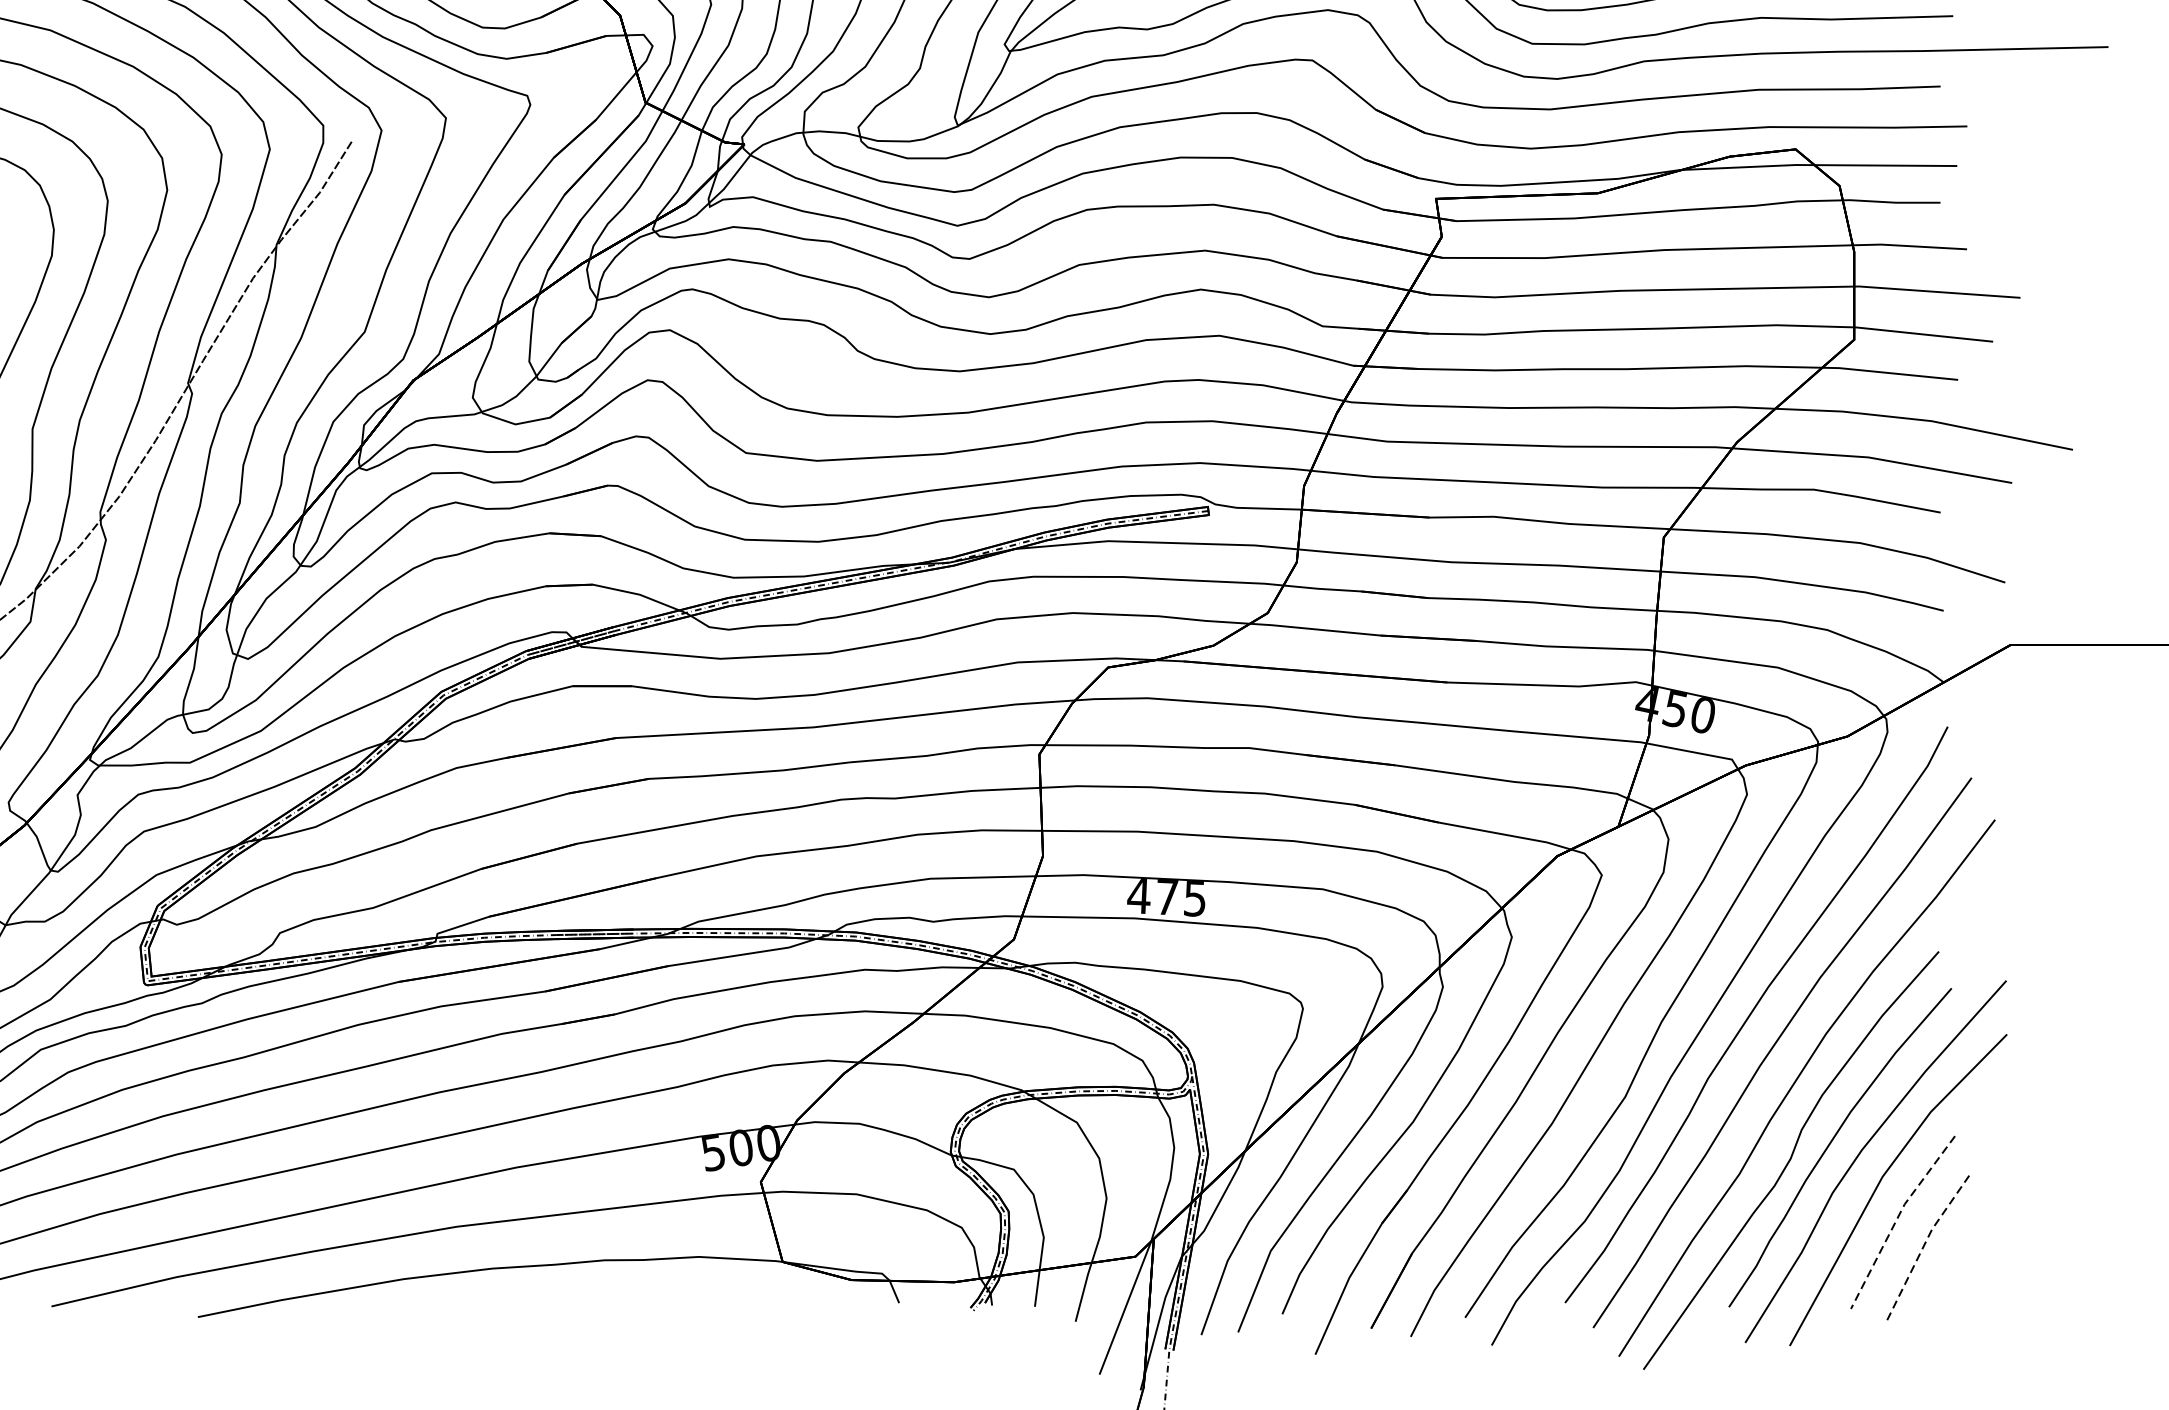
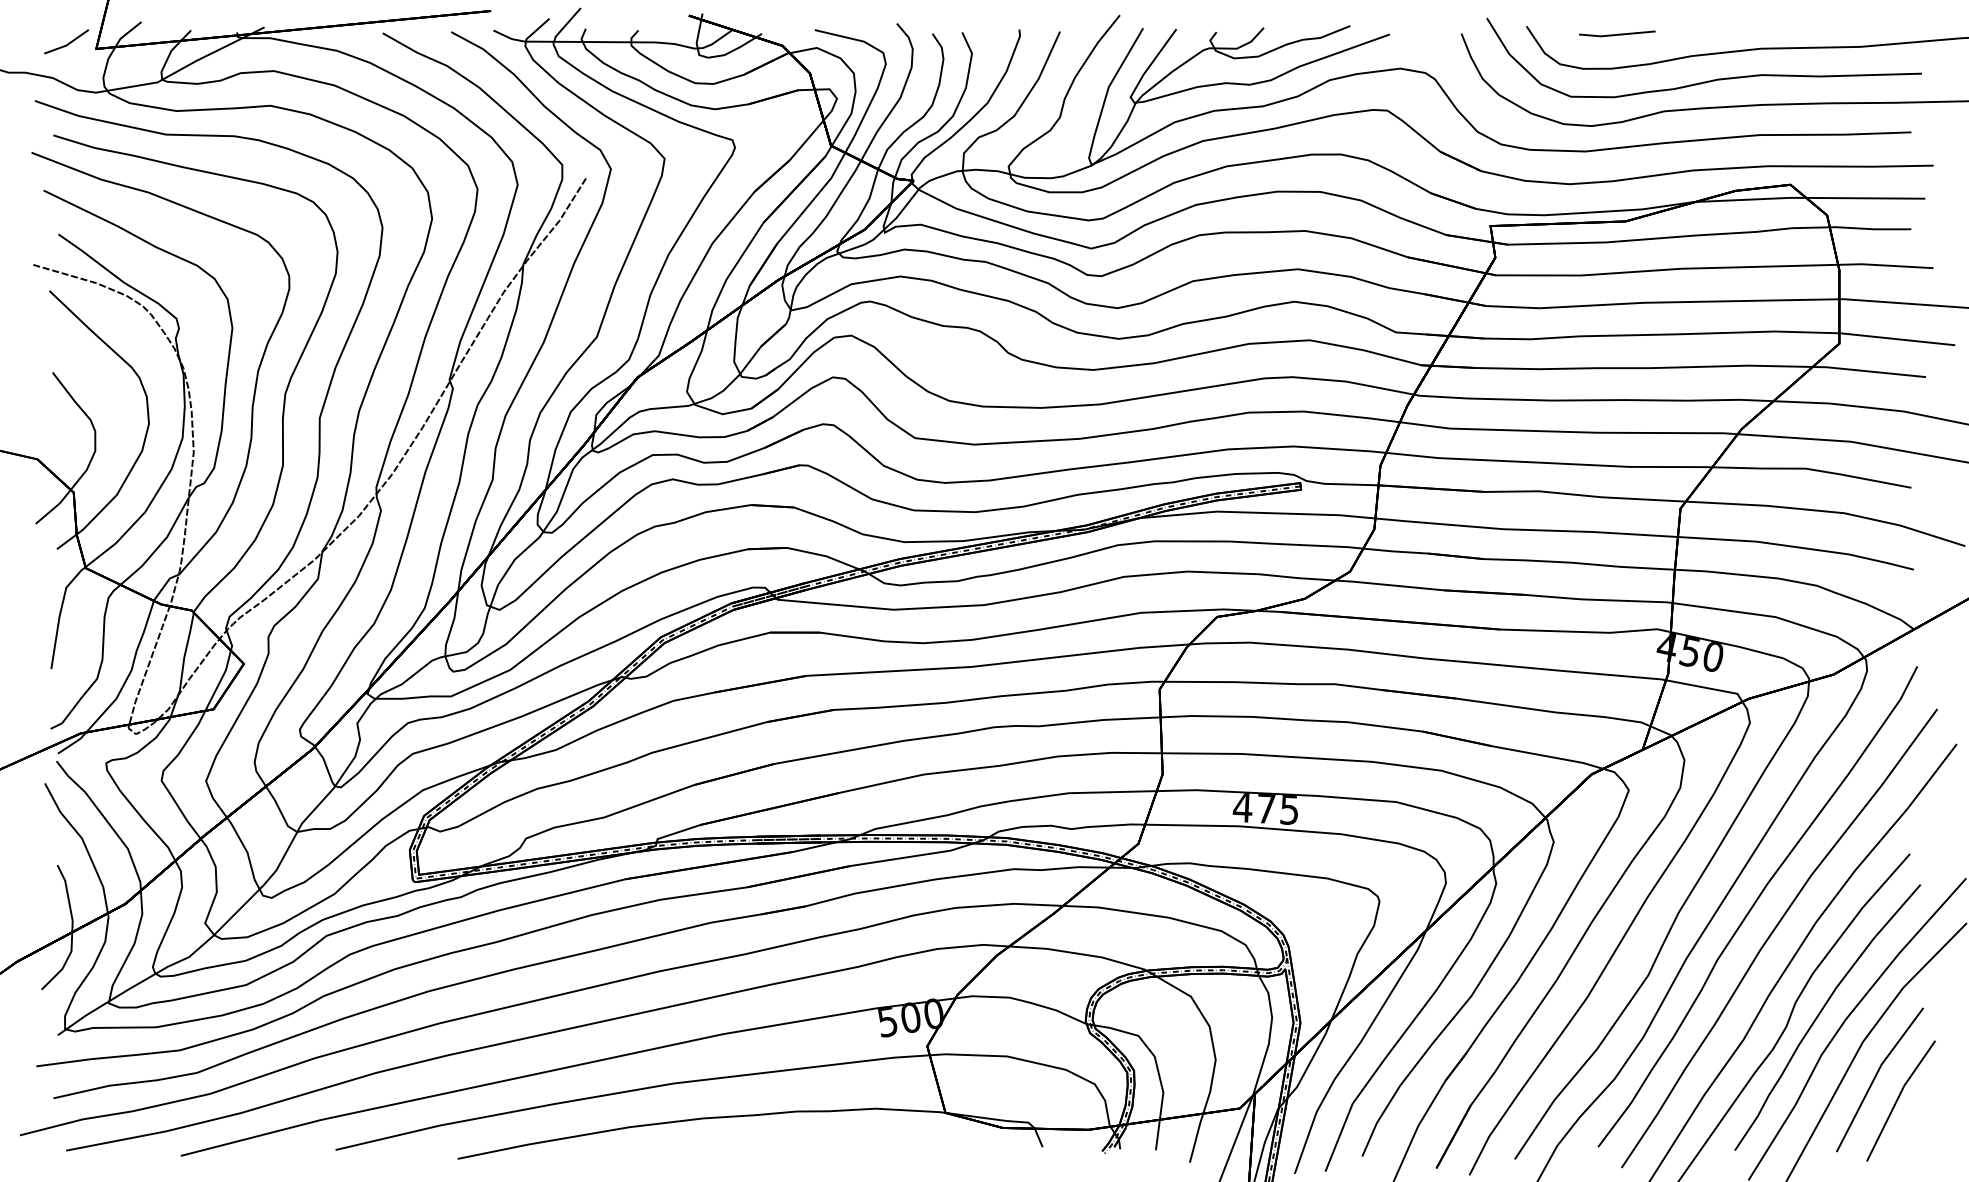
line: (1897, 1219) -> (1875, 1077), dashed -> solid
line: (1925, 1244) -> (1898, 1098), dashed -> solid

